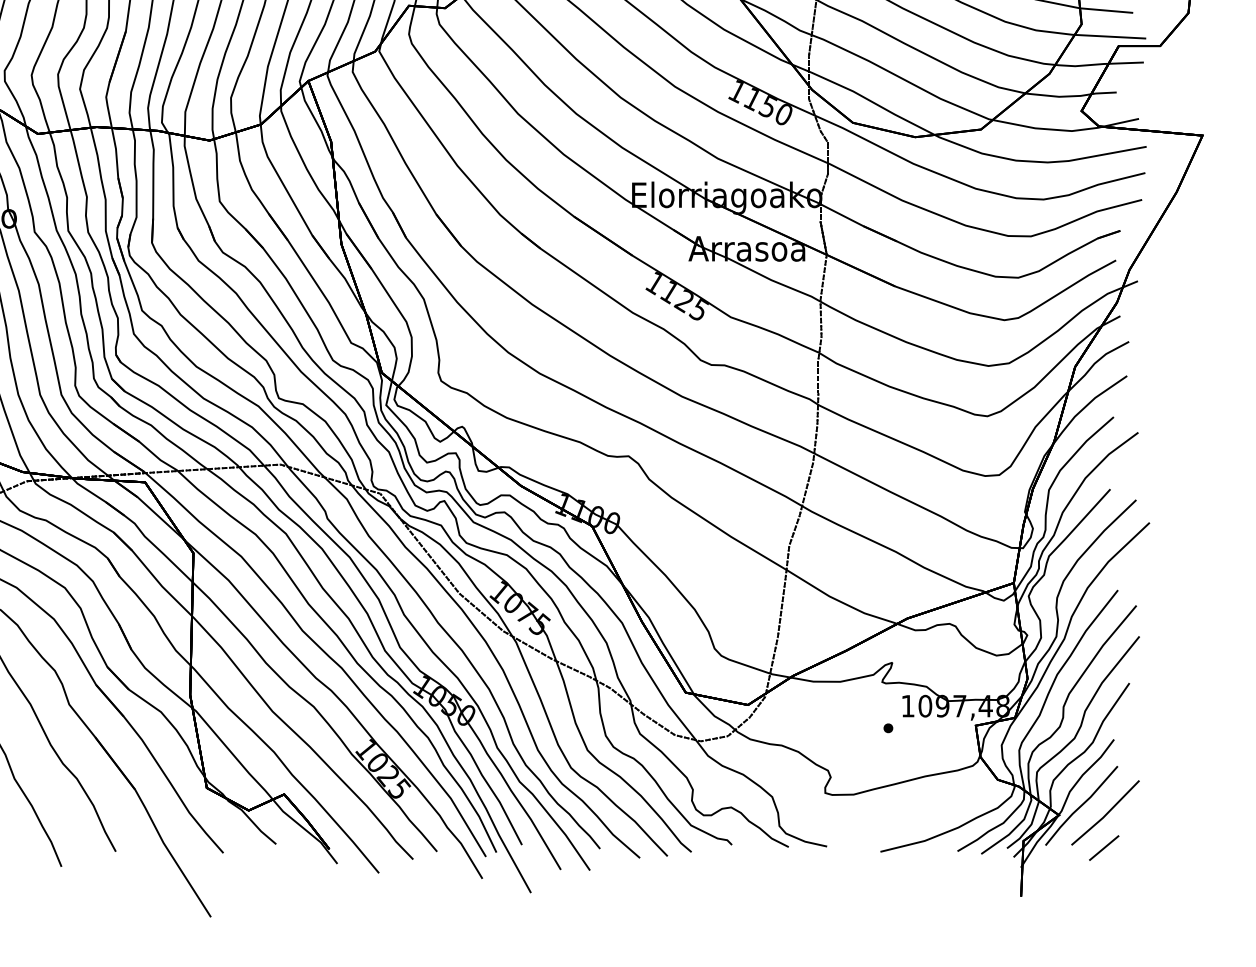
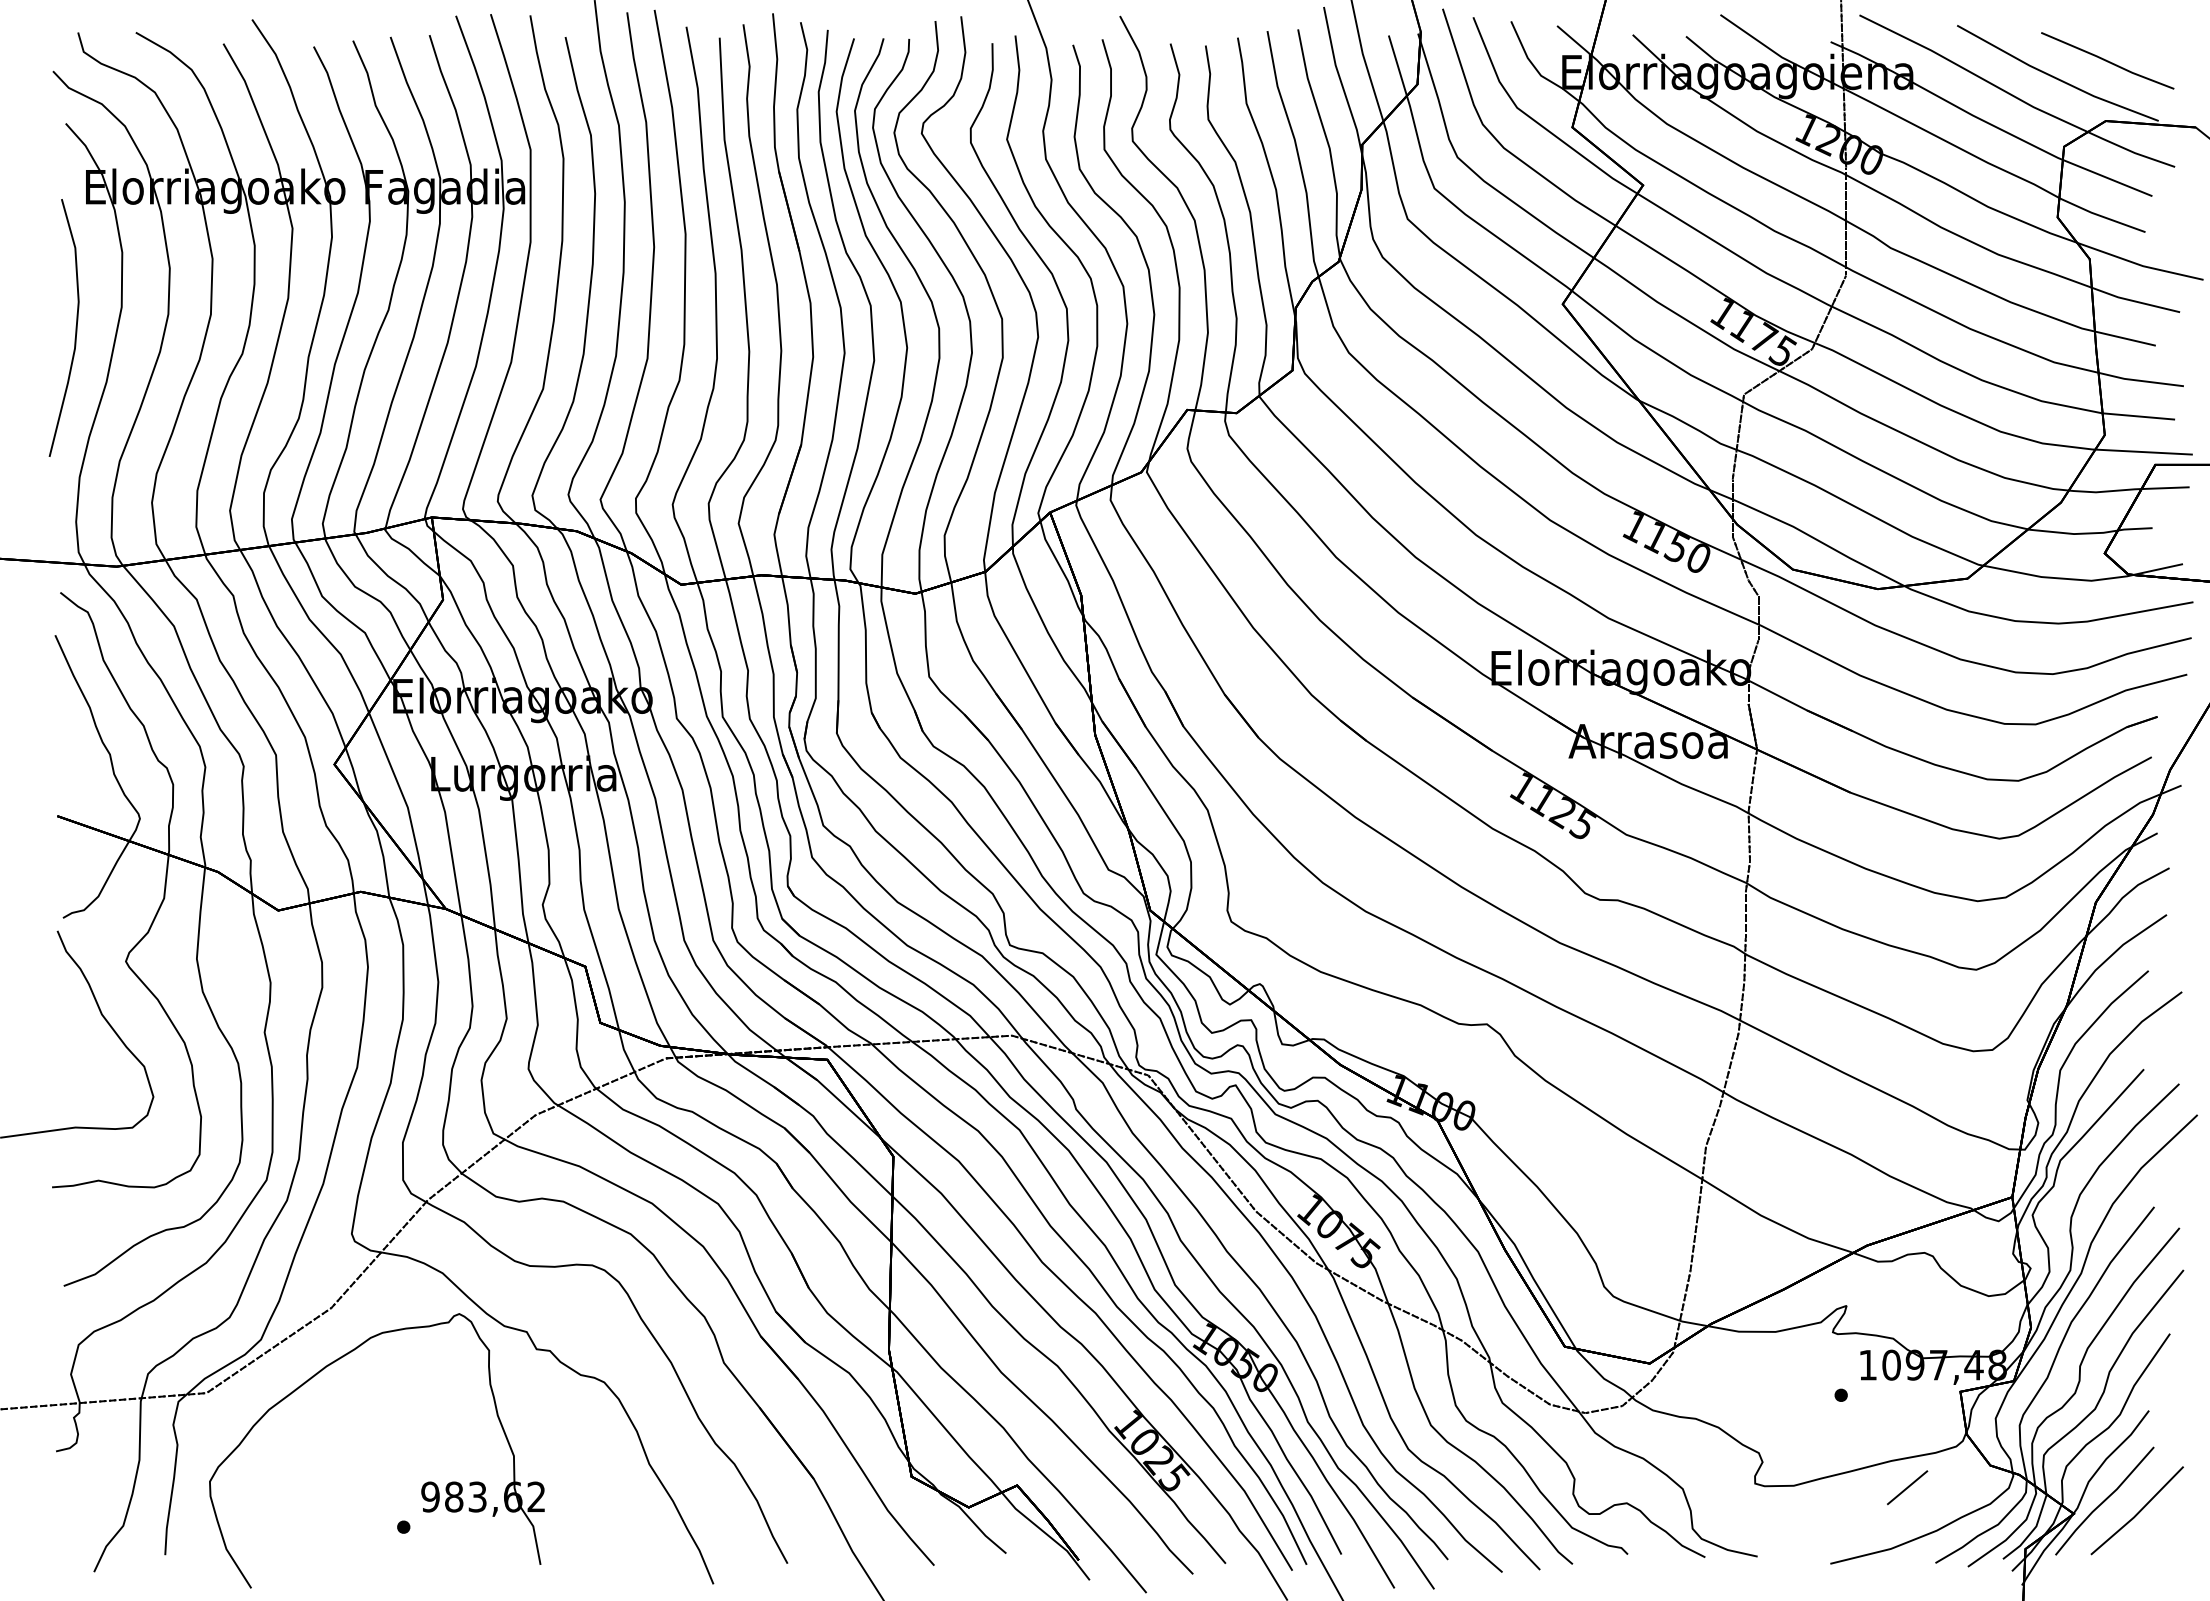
line: (1104, 847) -> (1907, 1487), moved

